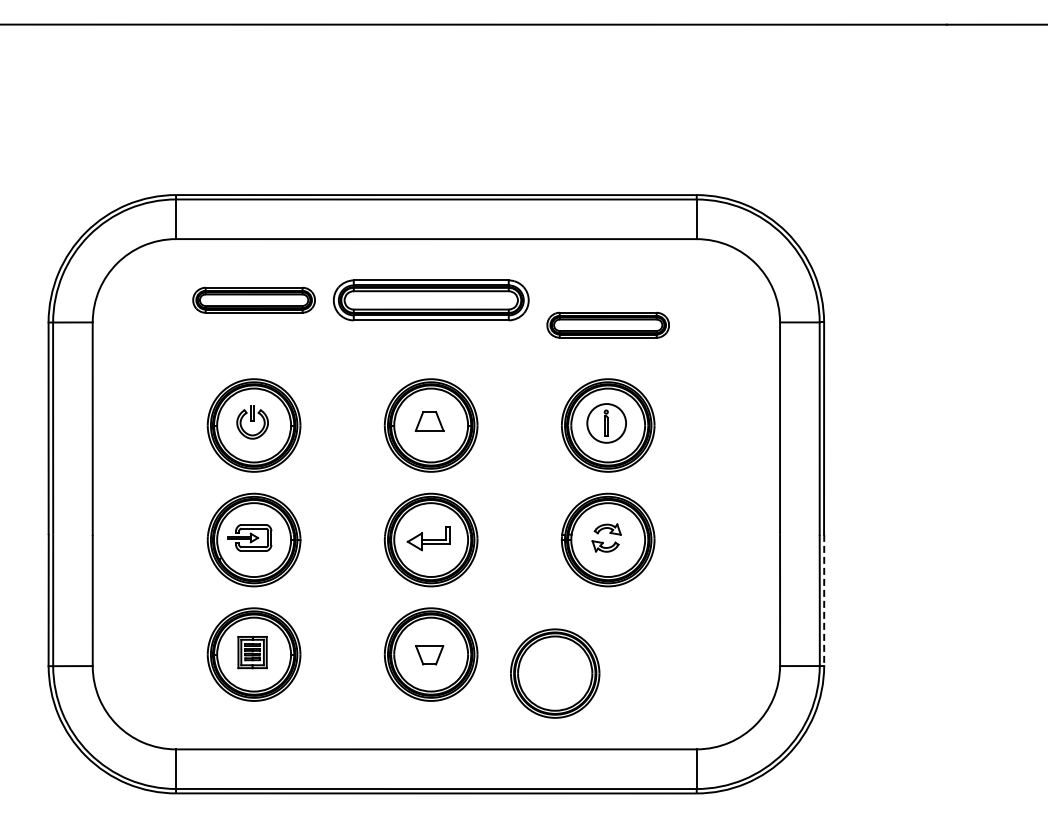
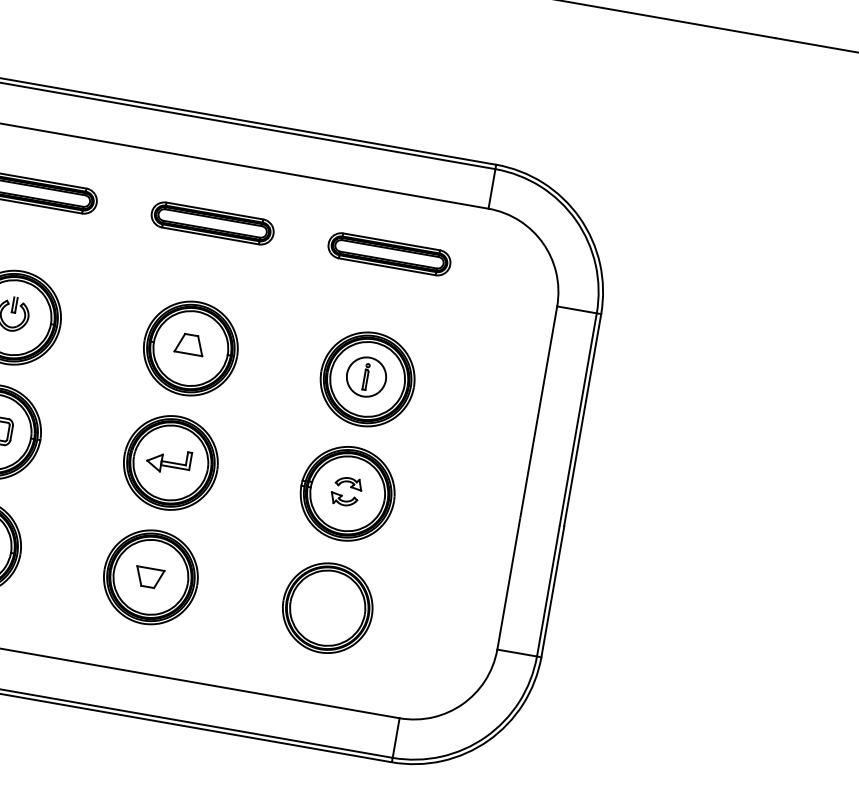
part: (430, 299) -> (212, 222), size x0.62
part: (607, 324) -> (388, 253), moved
line: (824, 600) -> (553, 591), dashed -> solid
part: (555, 673) -> (328, 608), moved

